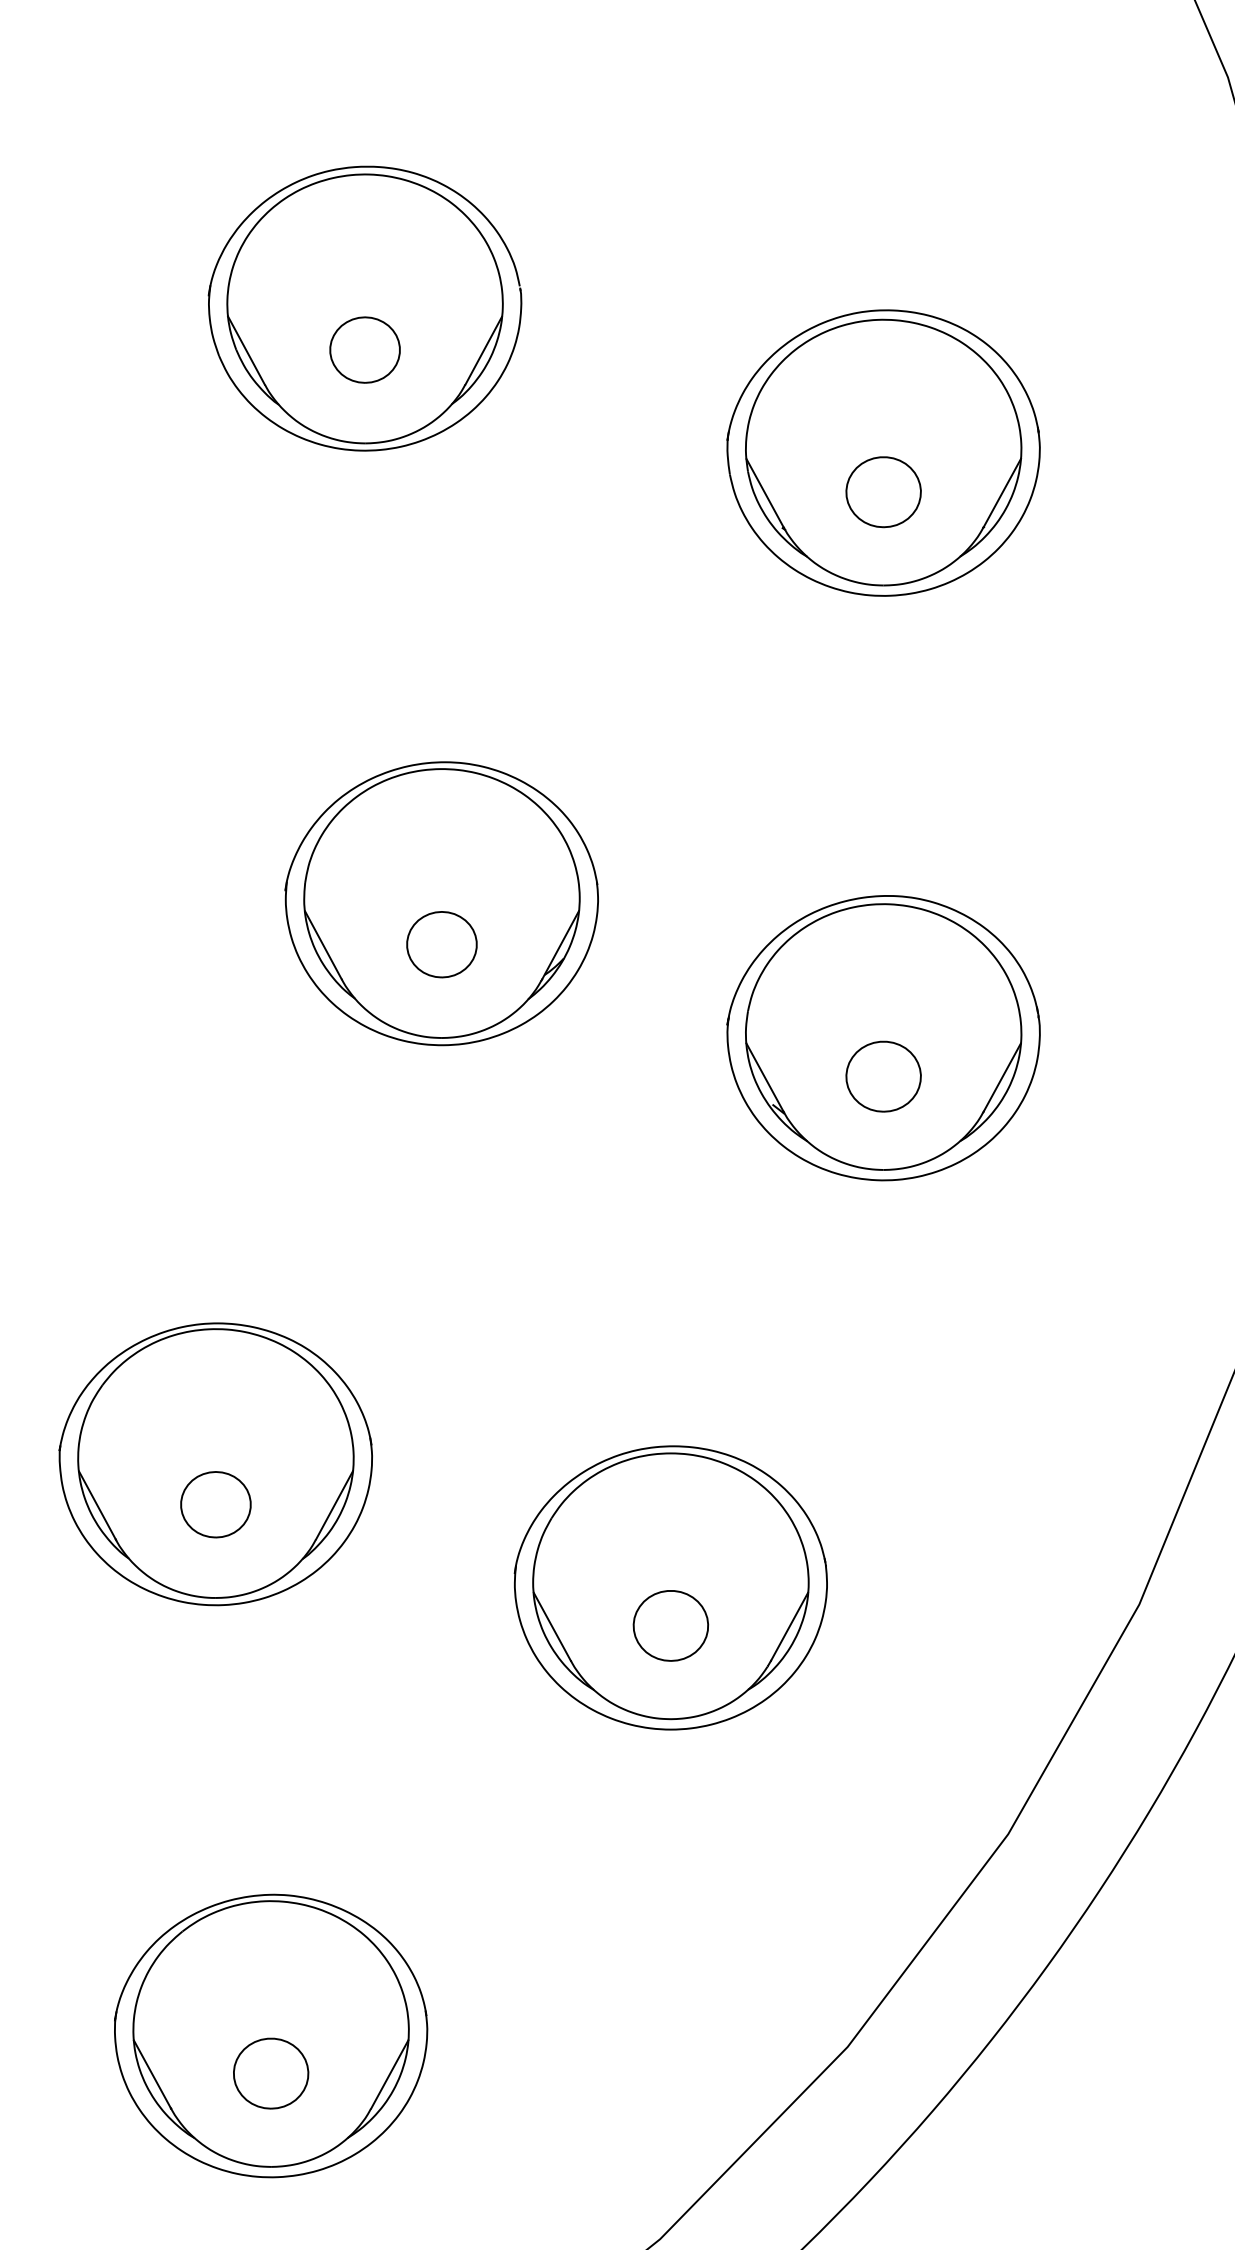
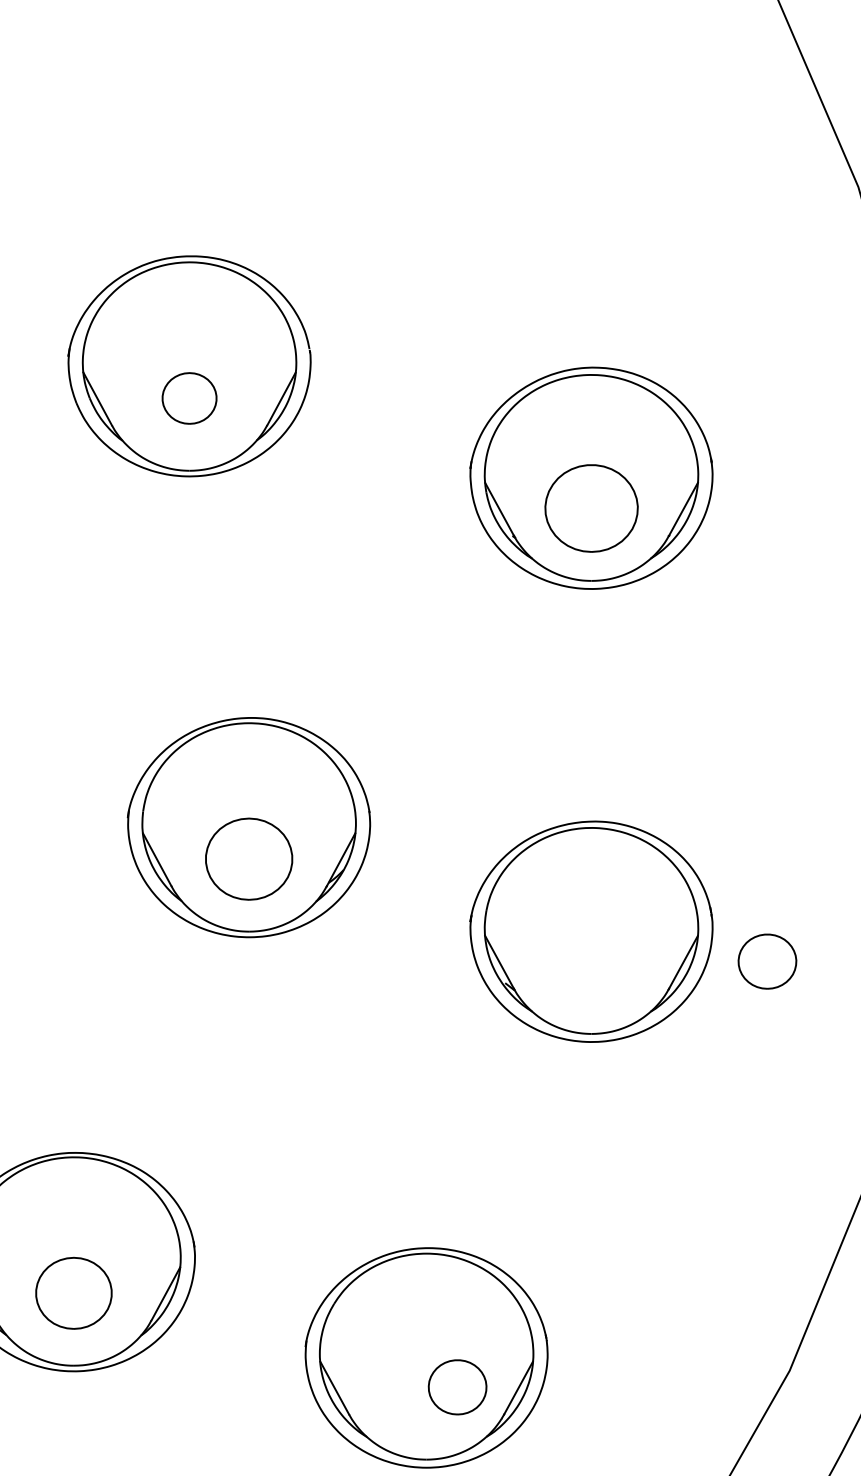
part: (883, 492) -> (591, 508), size x1.6
part: (441, 944) -> (248, 859), size x1.6
part: (883, 1076) -> (767, 961), moved
part: (215, 1504) -> (73, 1293), size x1.4
part: (670, 1625) -> (457, 1387), moved

